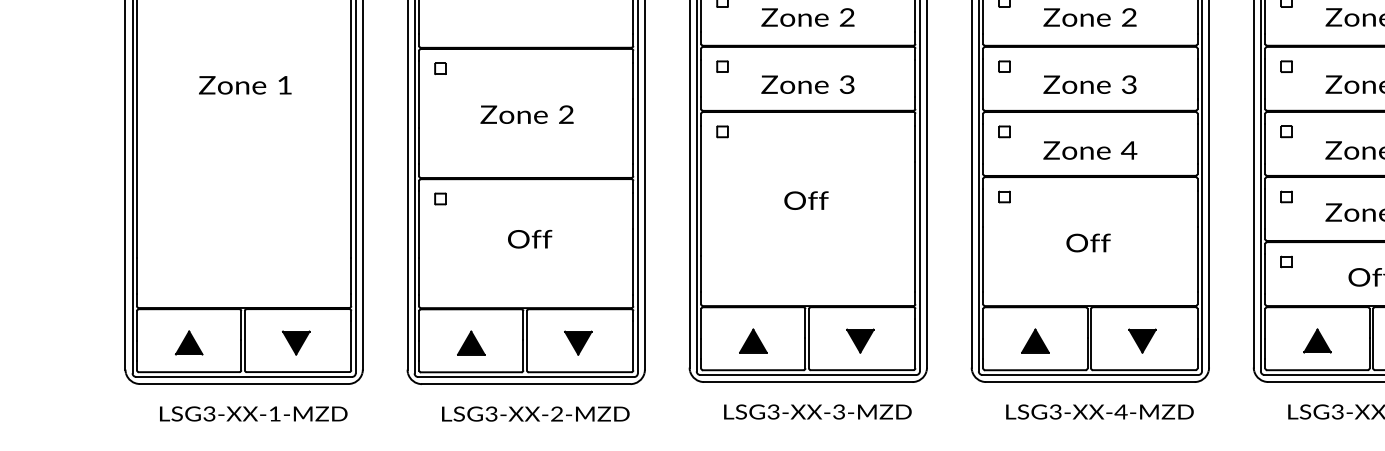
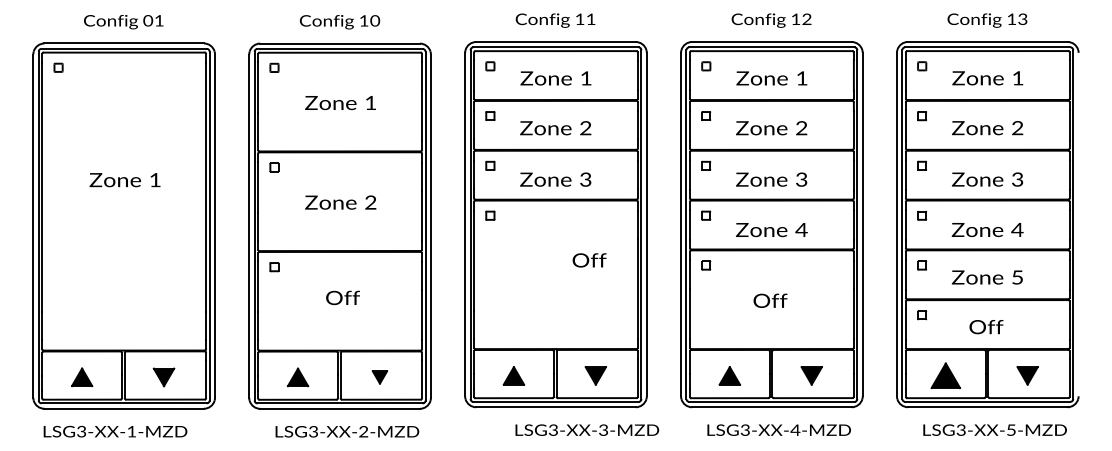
text: (806, 200) -> (589, 260), moved
part: (1317, 340) -> (945, 375), size x1.4
part: (577, 343) -> (379, 377), size x0.7
text: (818, 411) -> (587, 429), moved
text: (253, 413) -> (115, 431), moved

